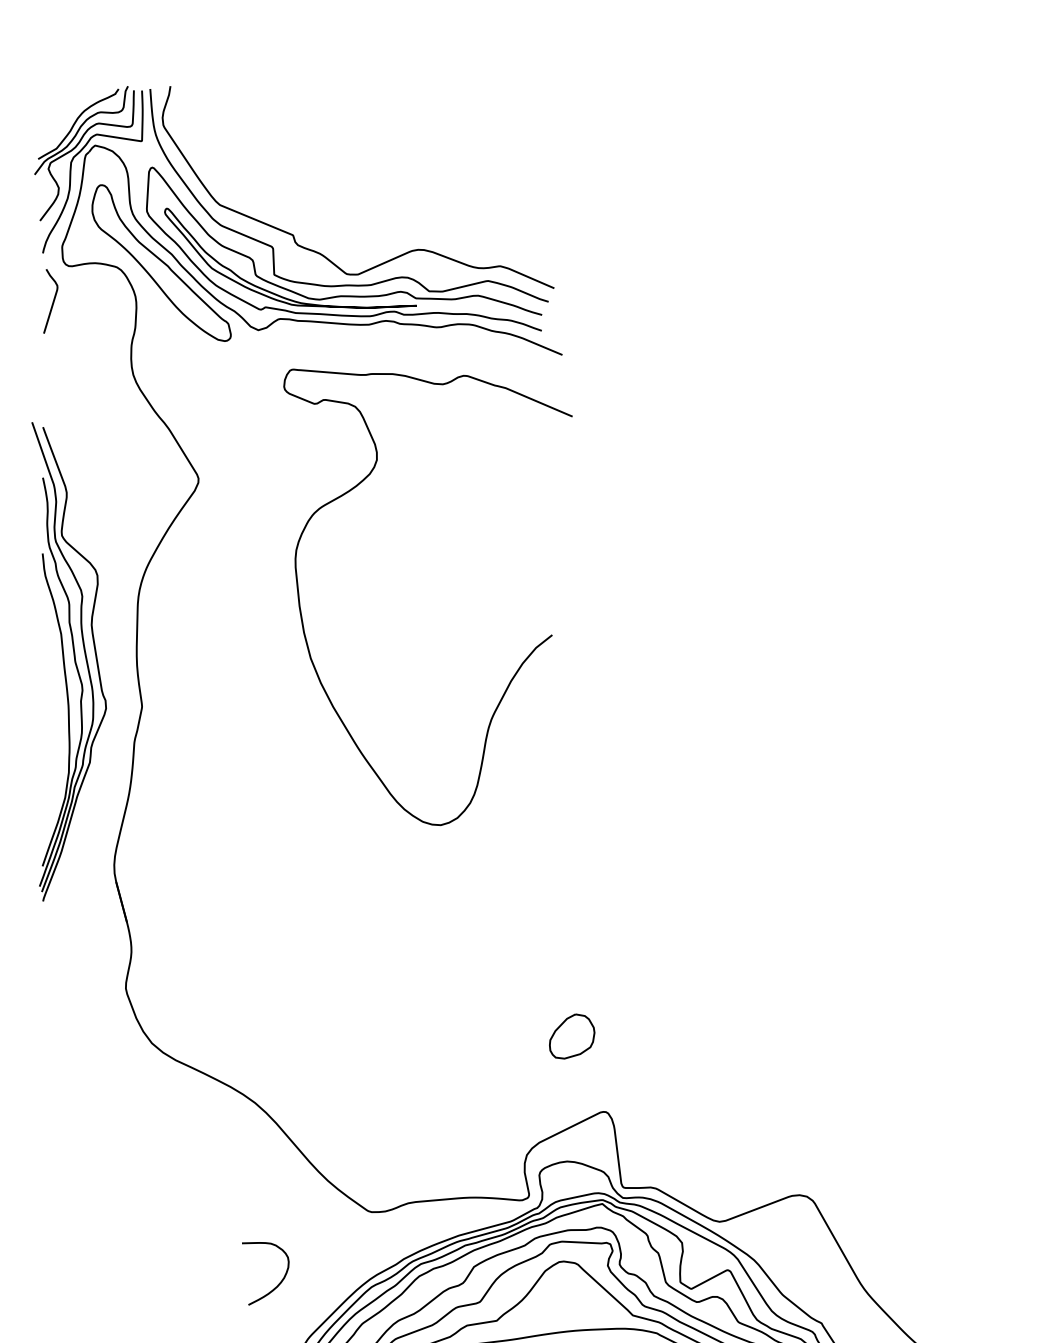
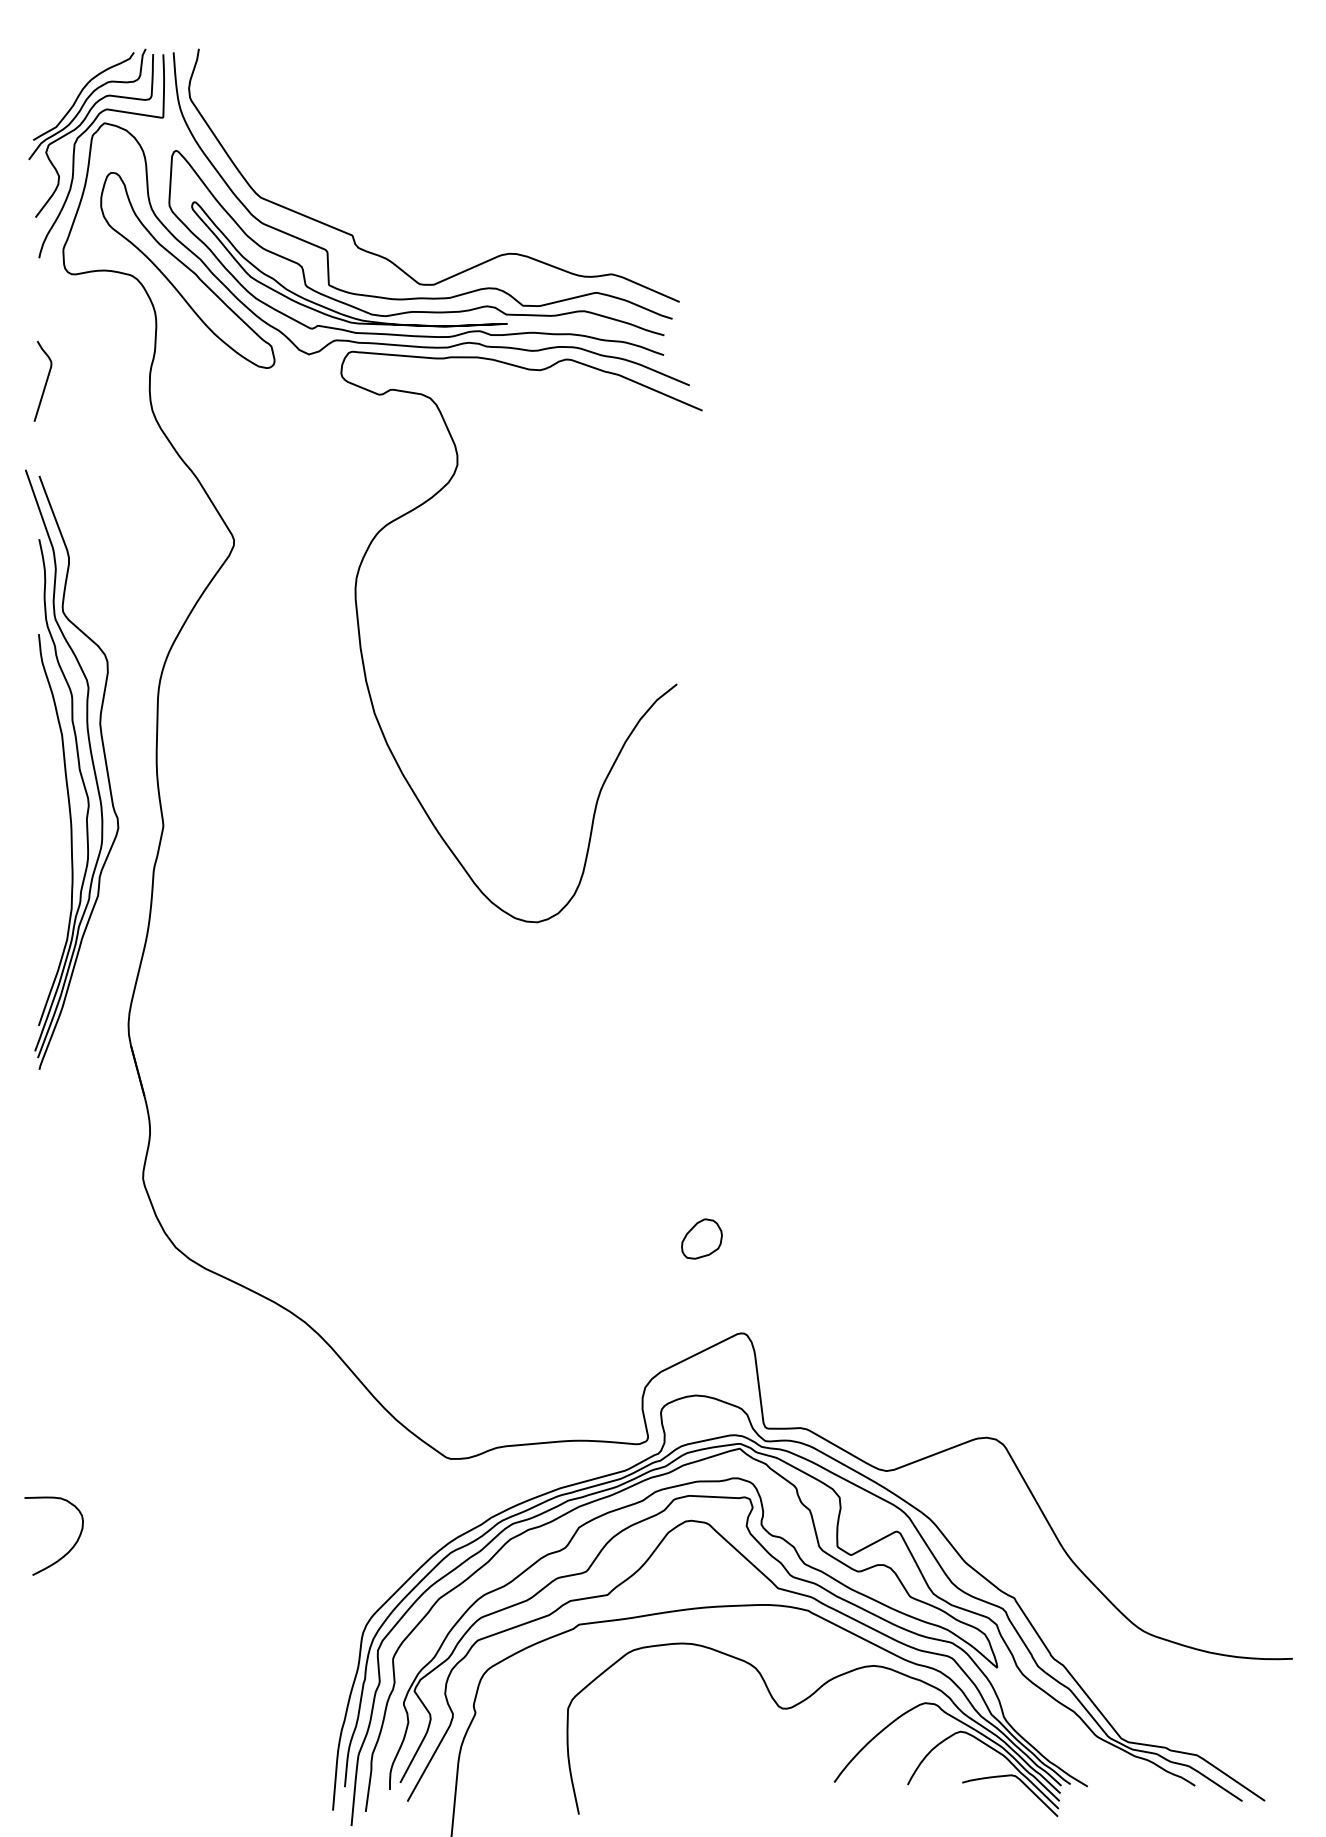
curve: (52, 301) -> (45, 381), moved
curve: (520, 664) -> (637, 721), moved
part: (571, 1036) -> (701, 1238), size x0.71
curve: (277, 1284) -> (69, 1549), moved

